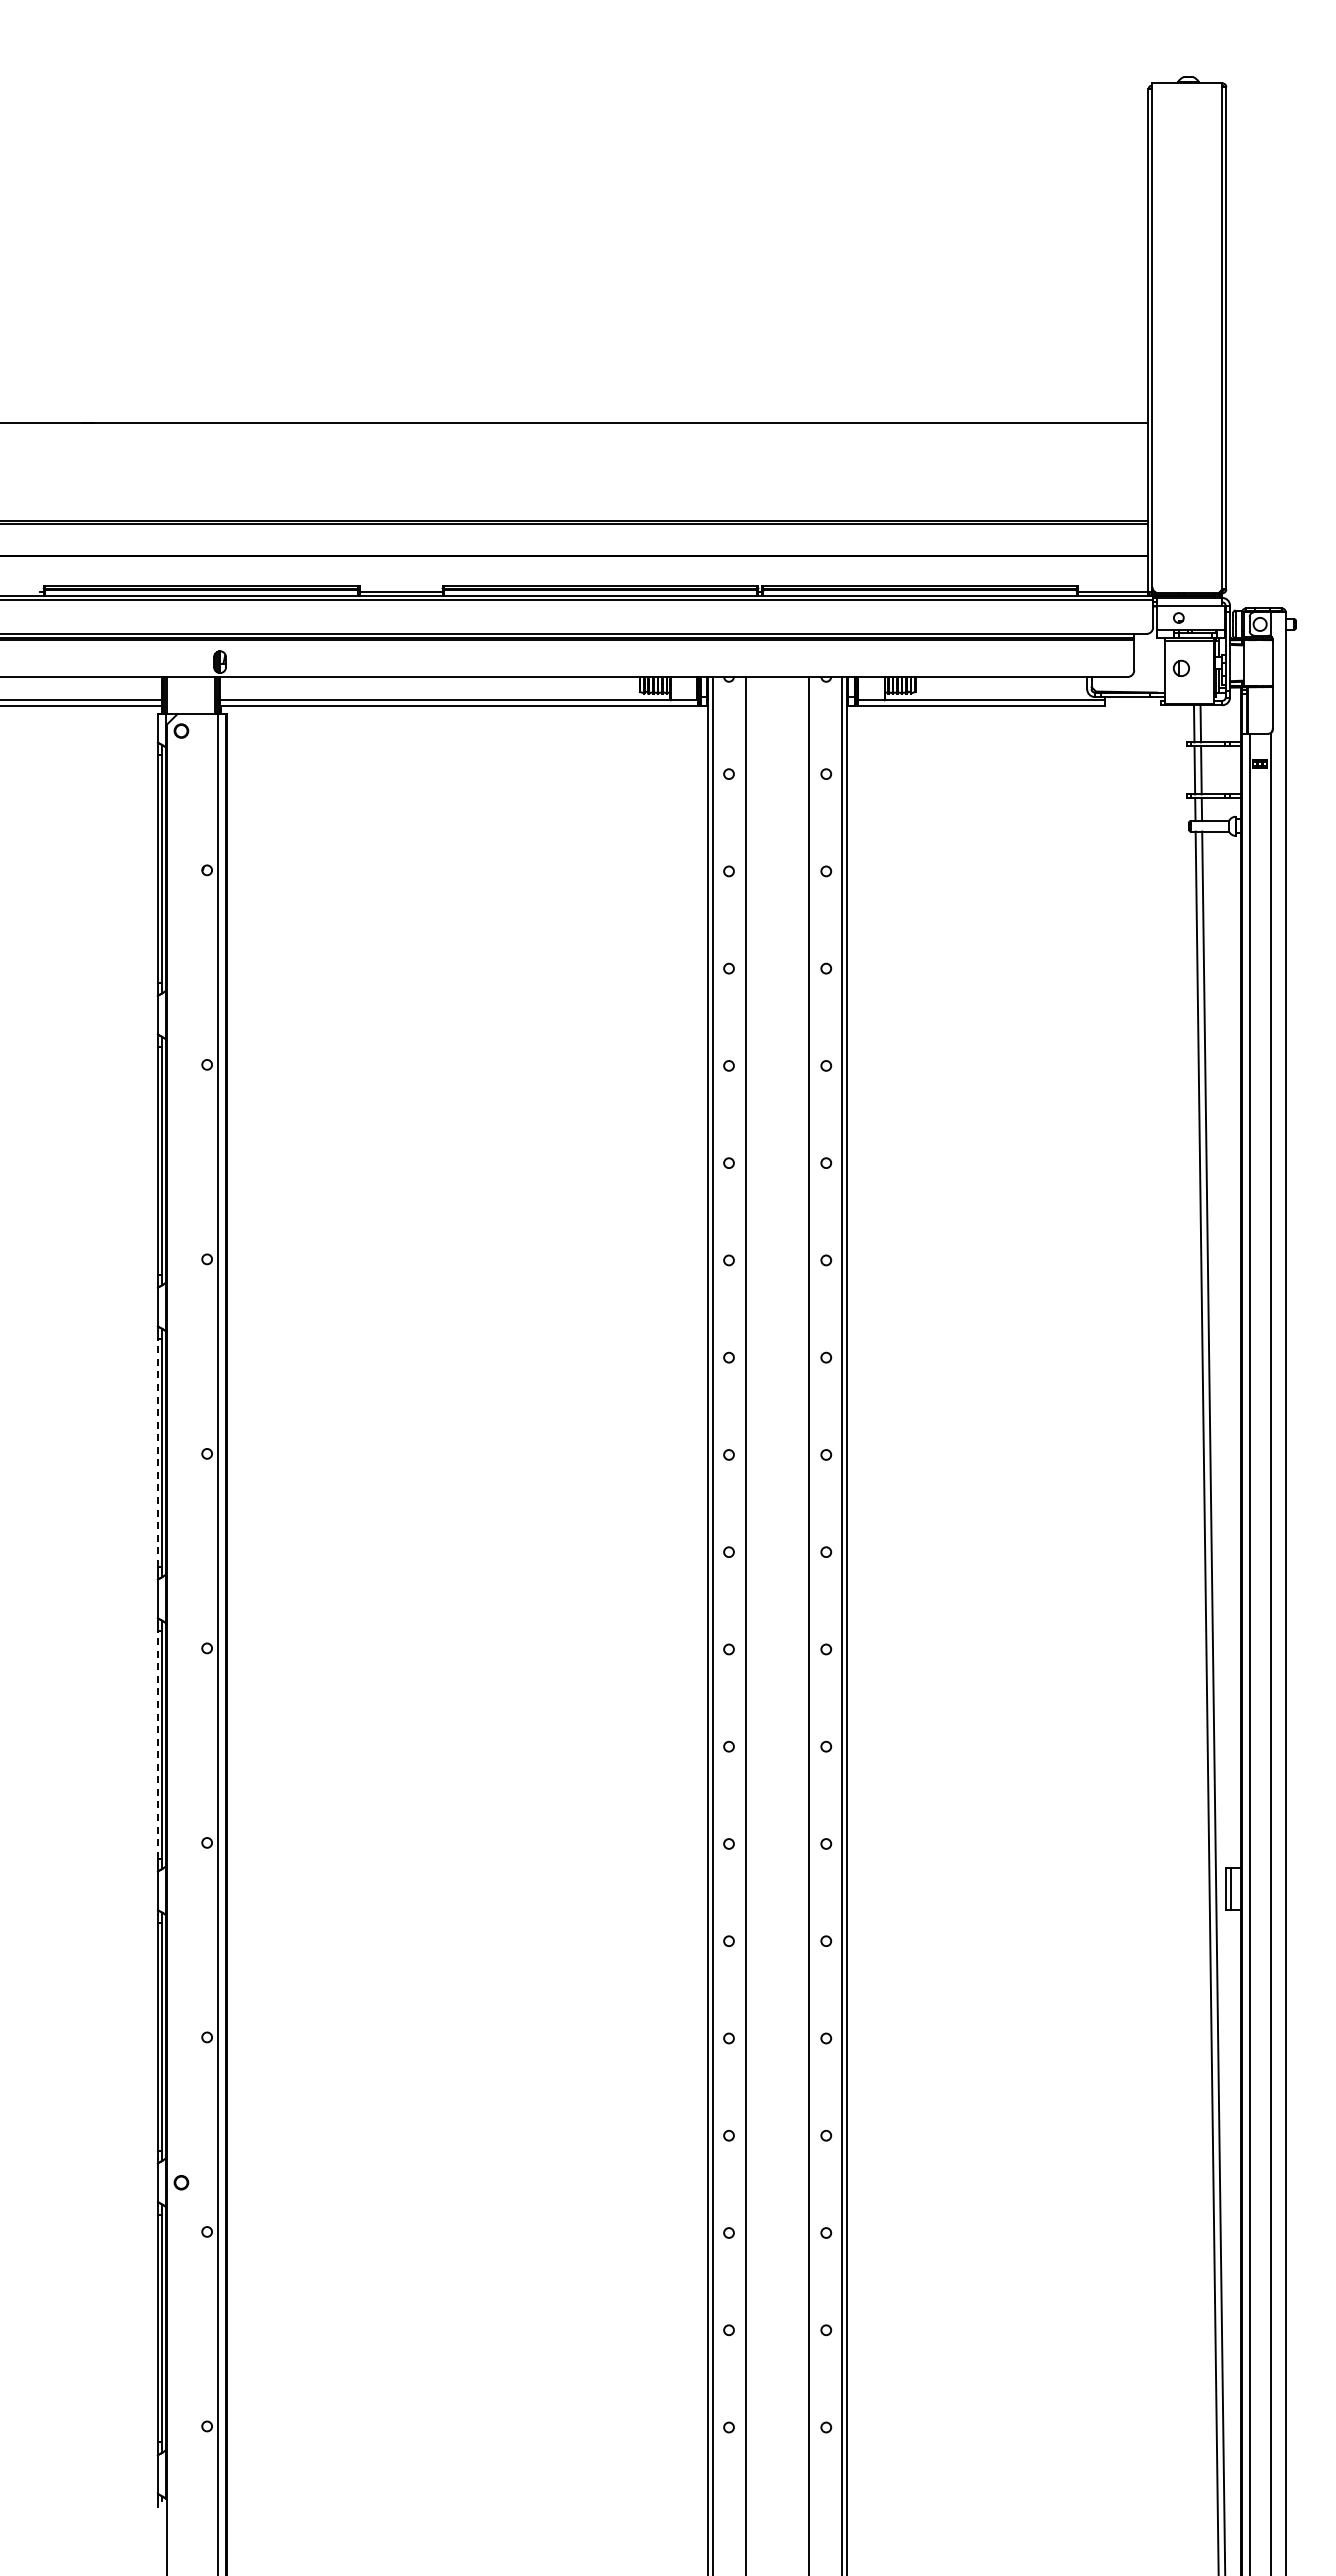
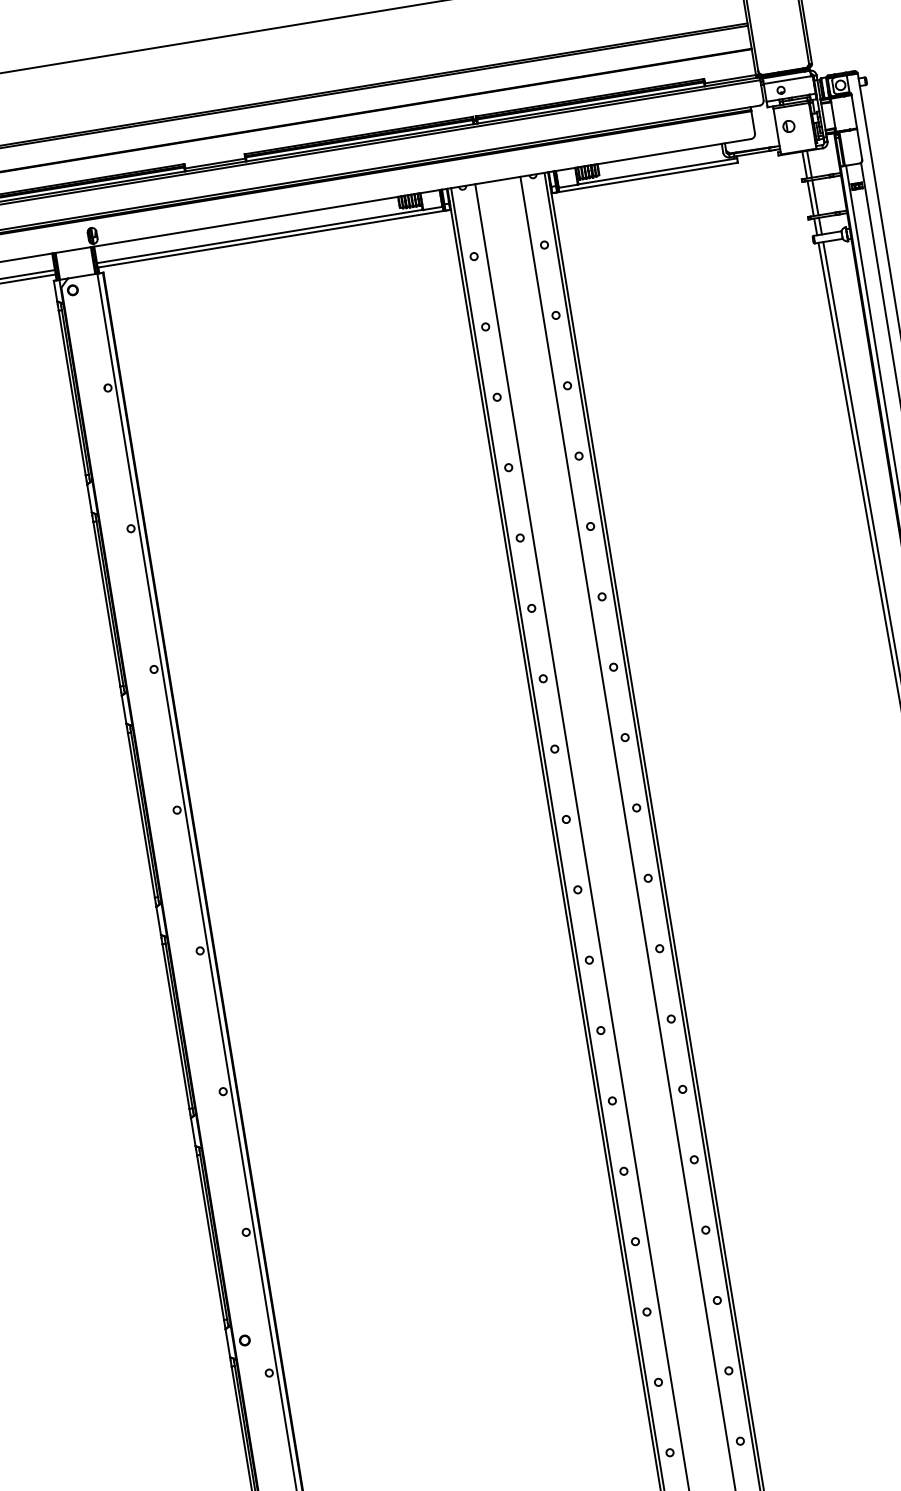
line: (157, 1453) -> (141, 815), dashed -> solid
line: (157, 1744) -> (175, 1026), dashed -> solid

